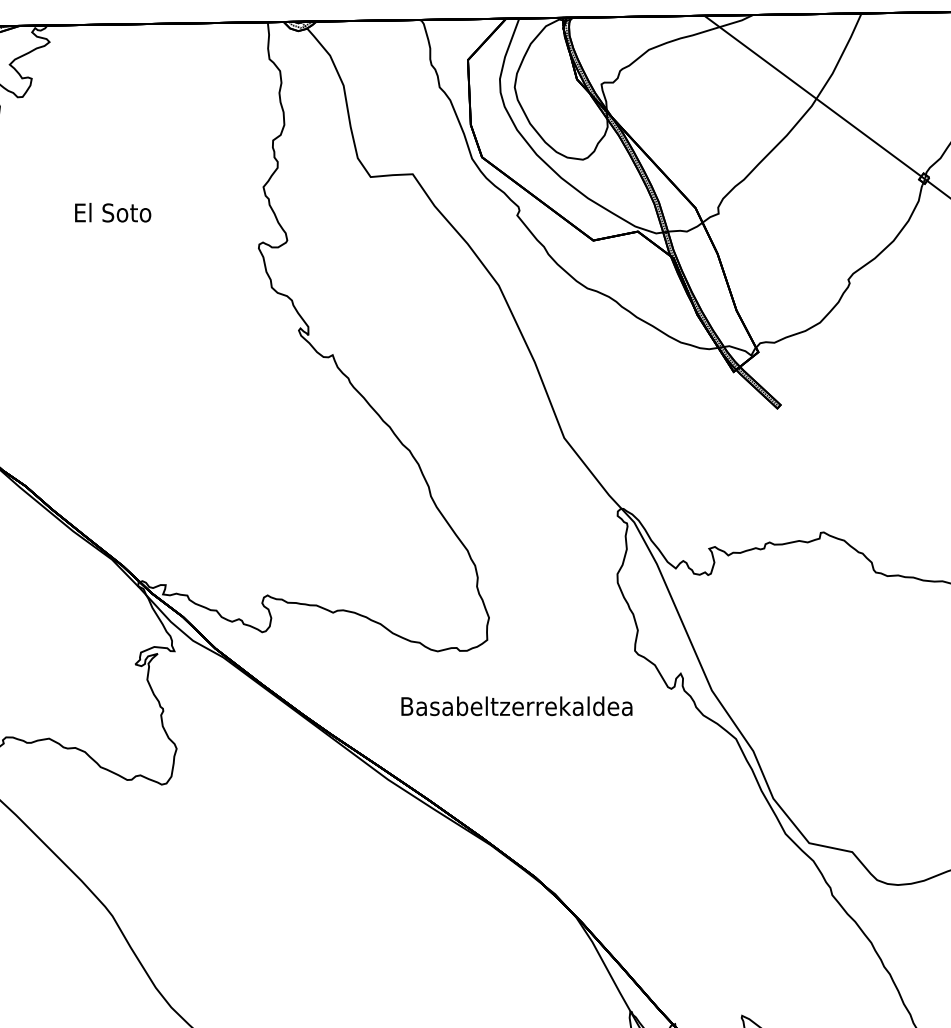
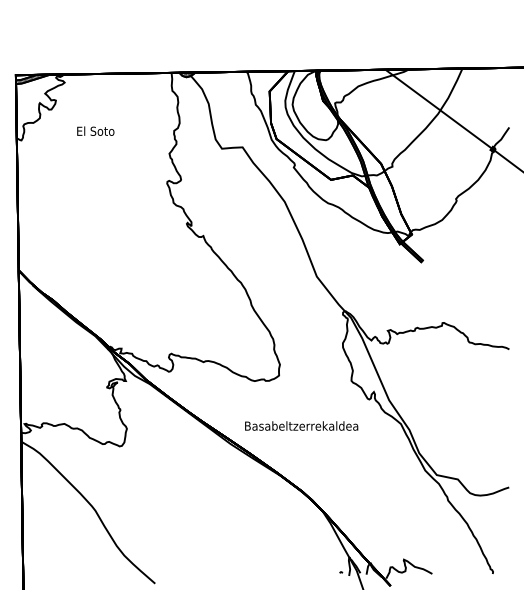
text: (112, 211) -> (95, 130), moved
text: (516, 705) -> (301, 425), moved

